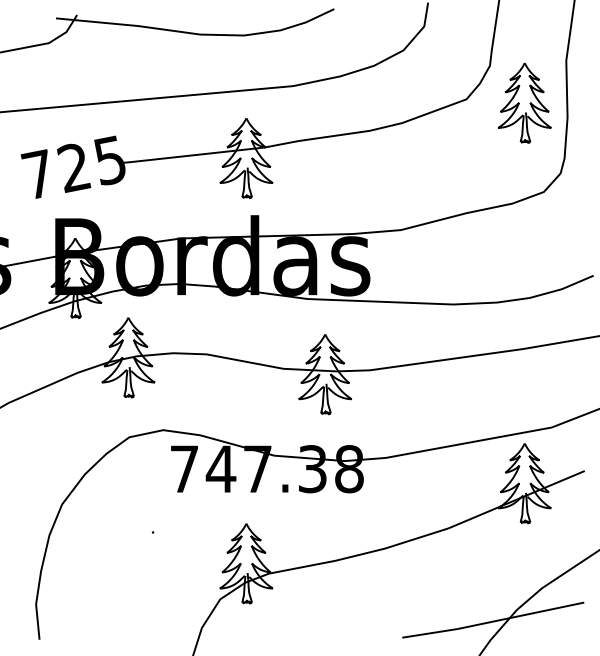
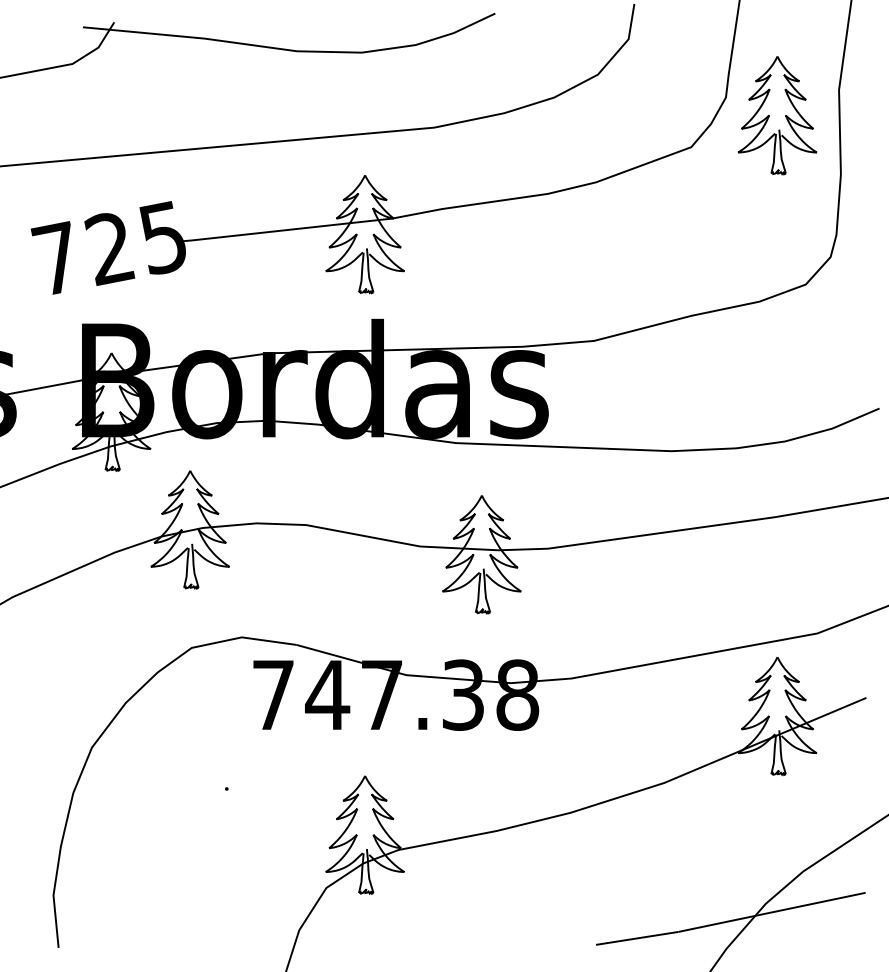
part: (524, 102) -> (777, 114), moved

